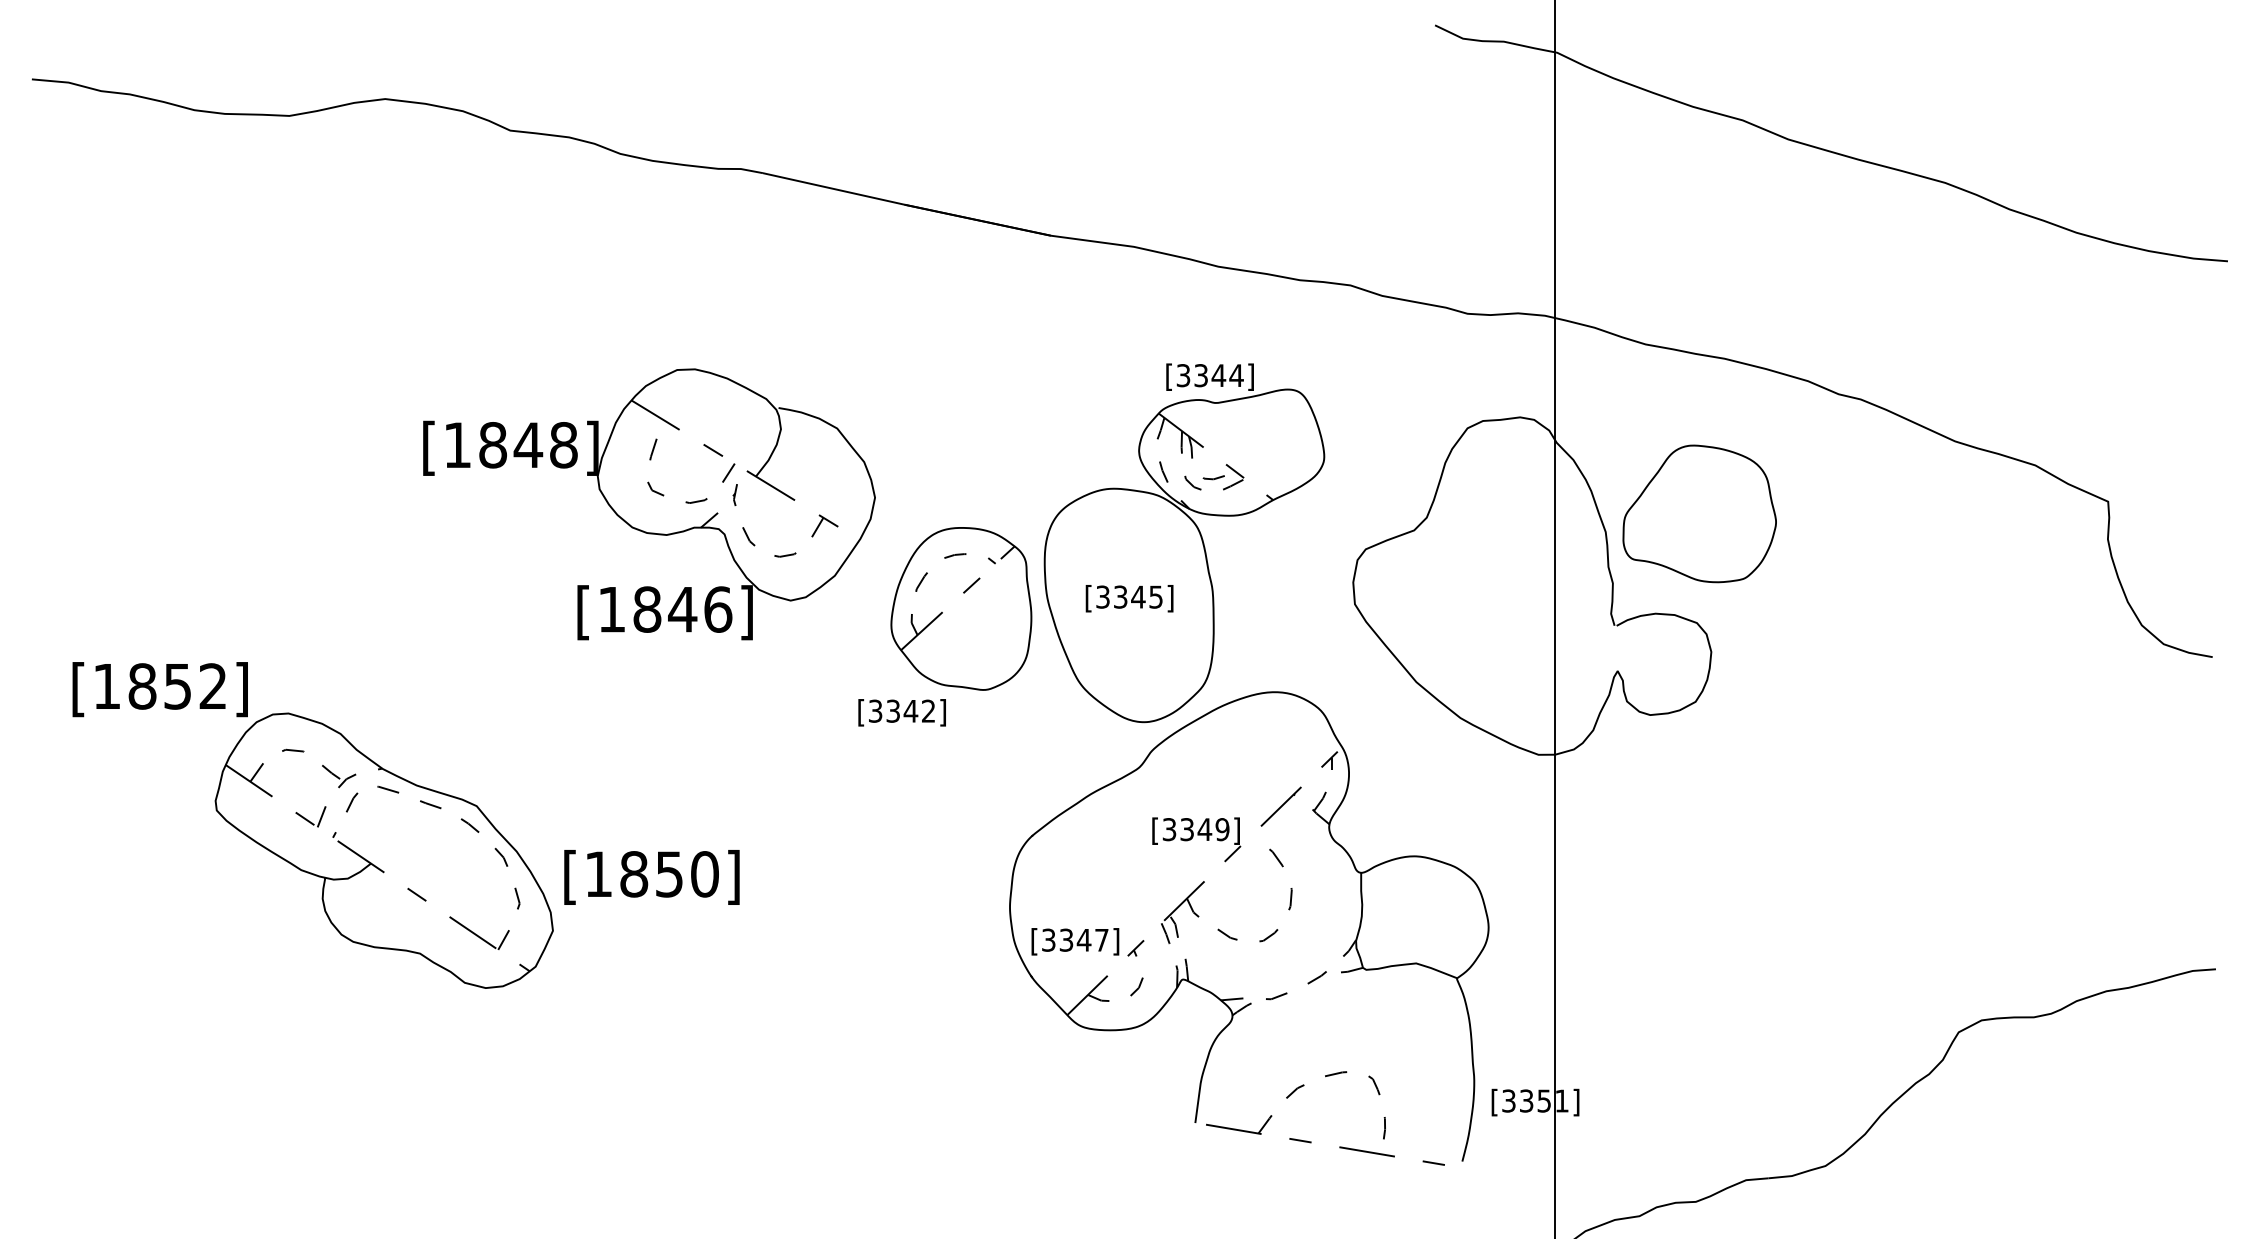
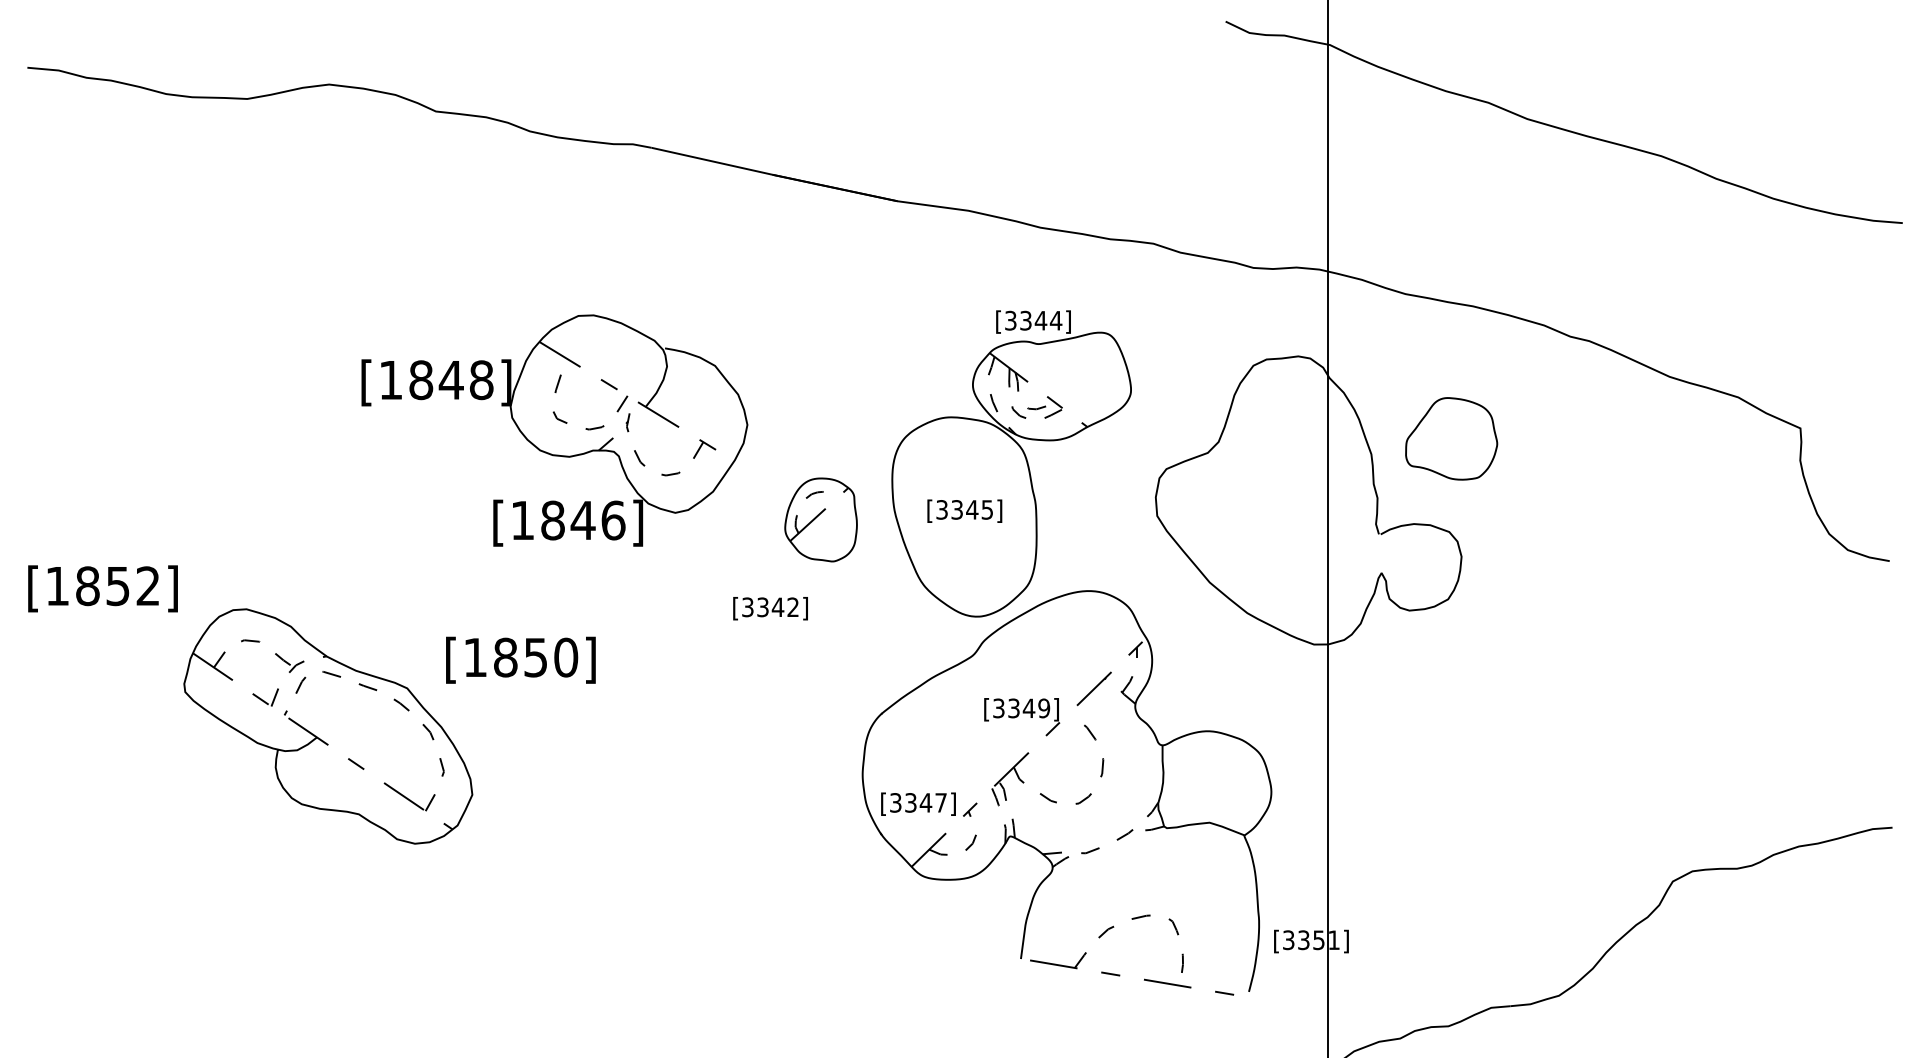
part: (1699, 513) -> (1451, 438), size x0.7
part: (960, 608) -> (820, 519), size x0.6
text: (159, 689) -> (102, 588), moved
text: (651, 876) -> (520, 659), moved

